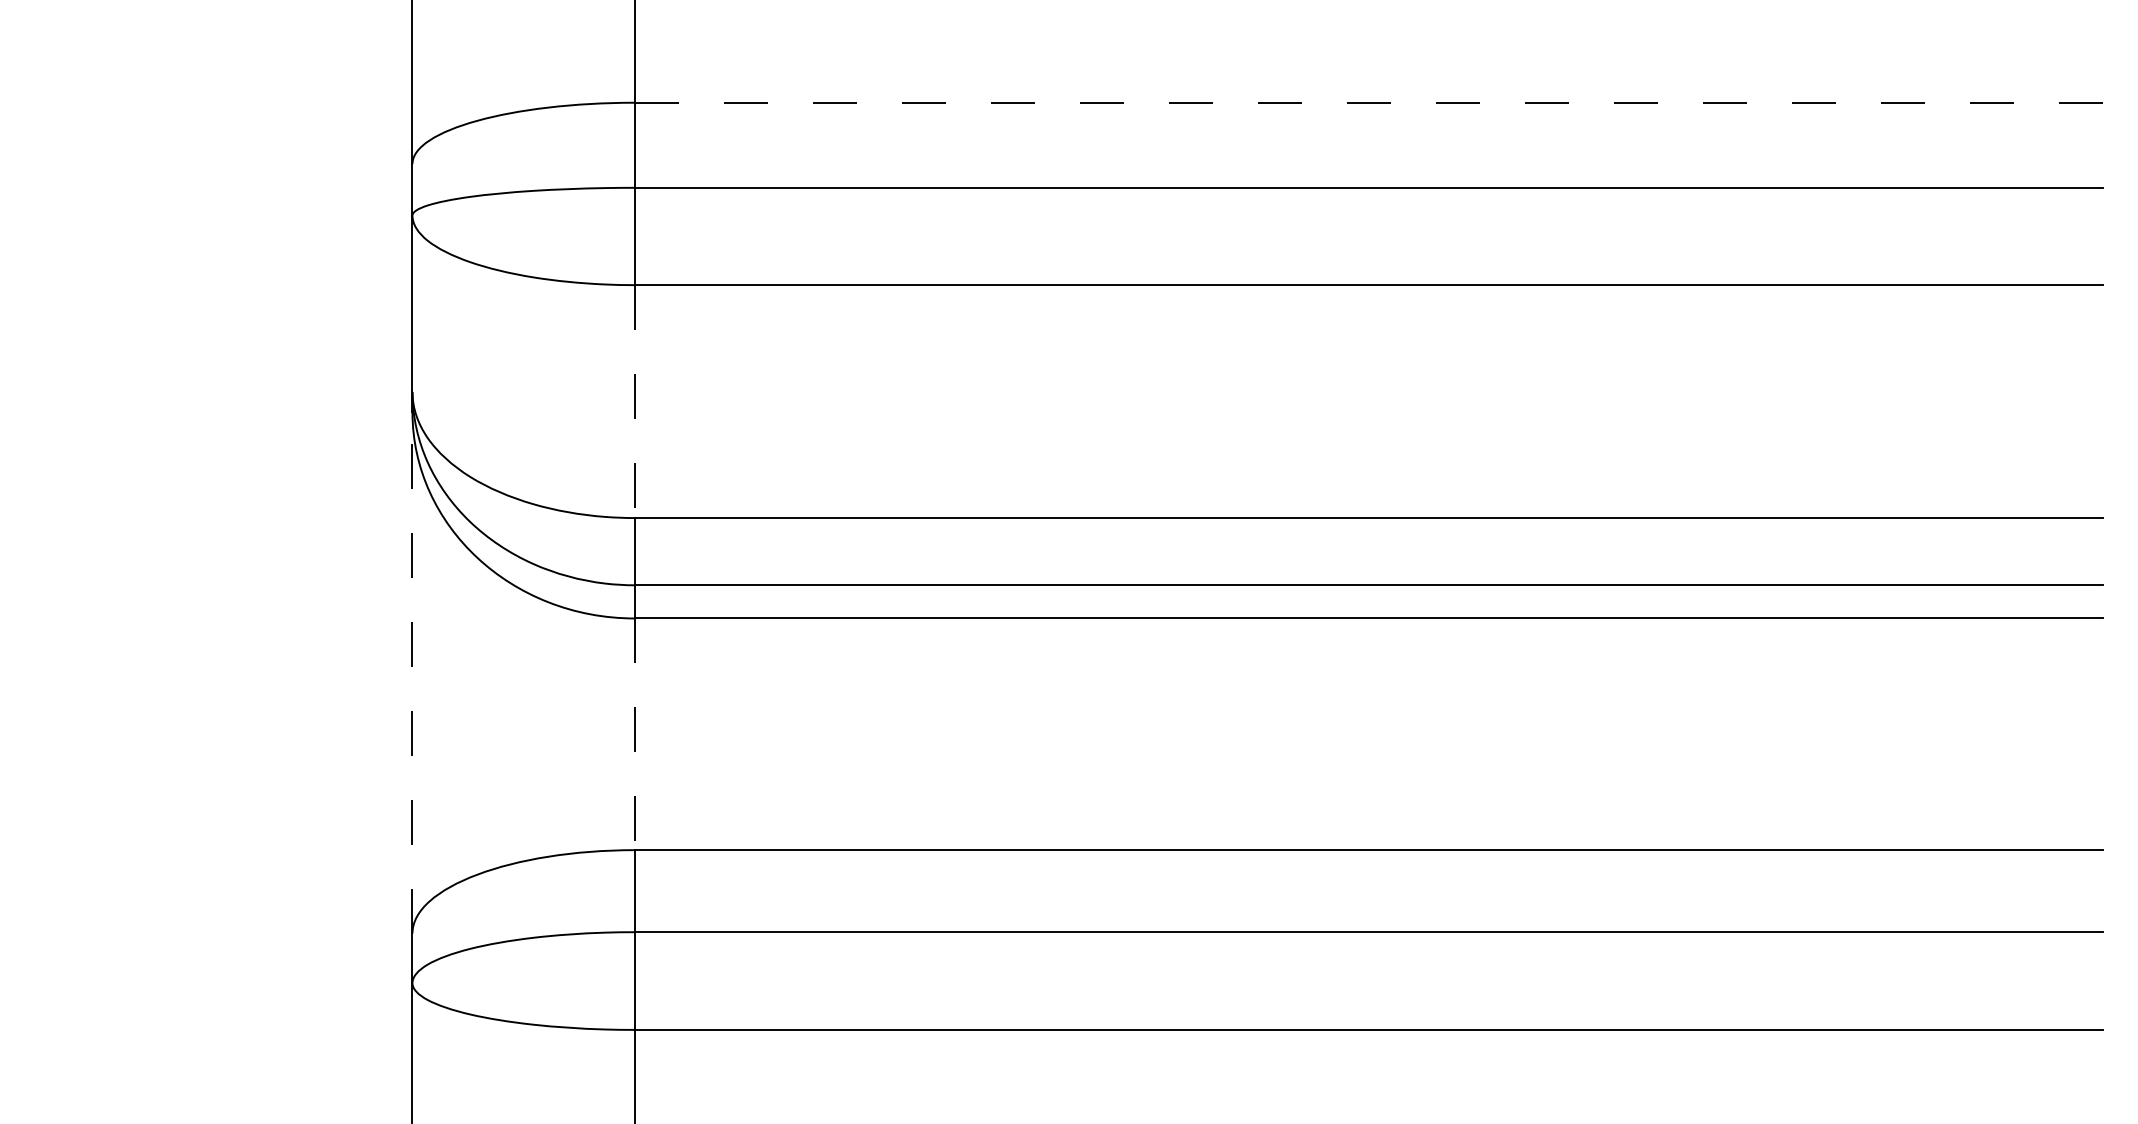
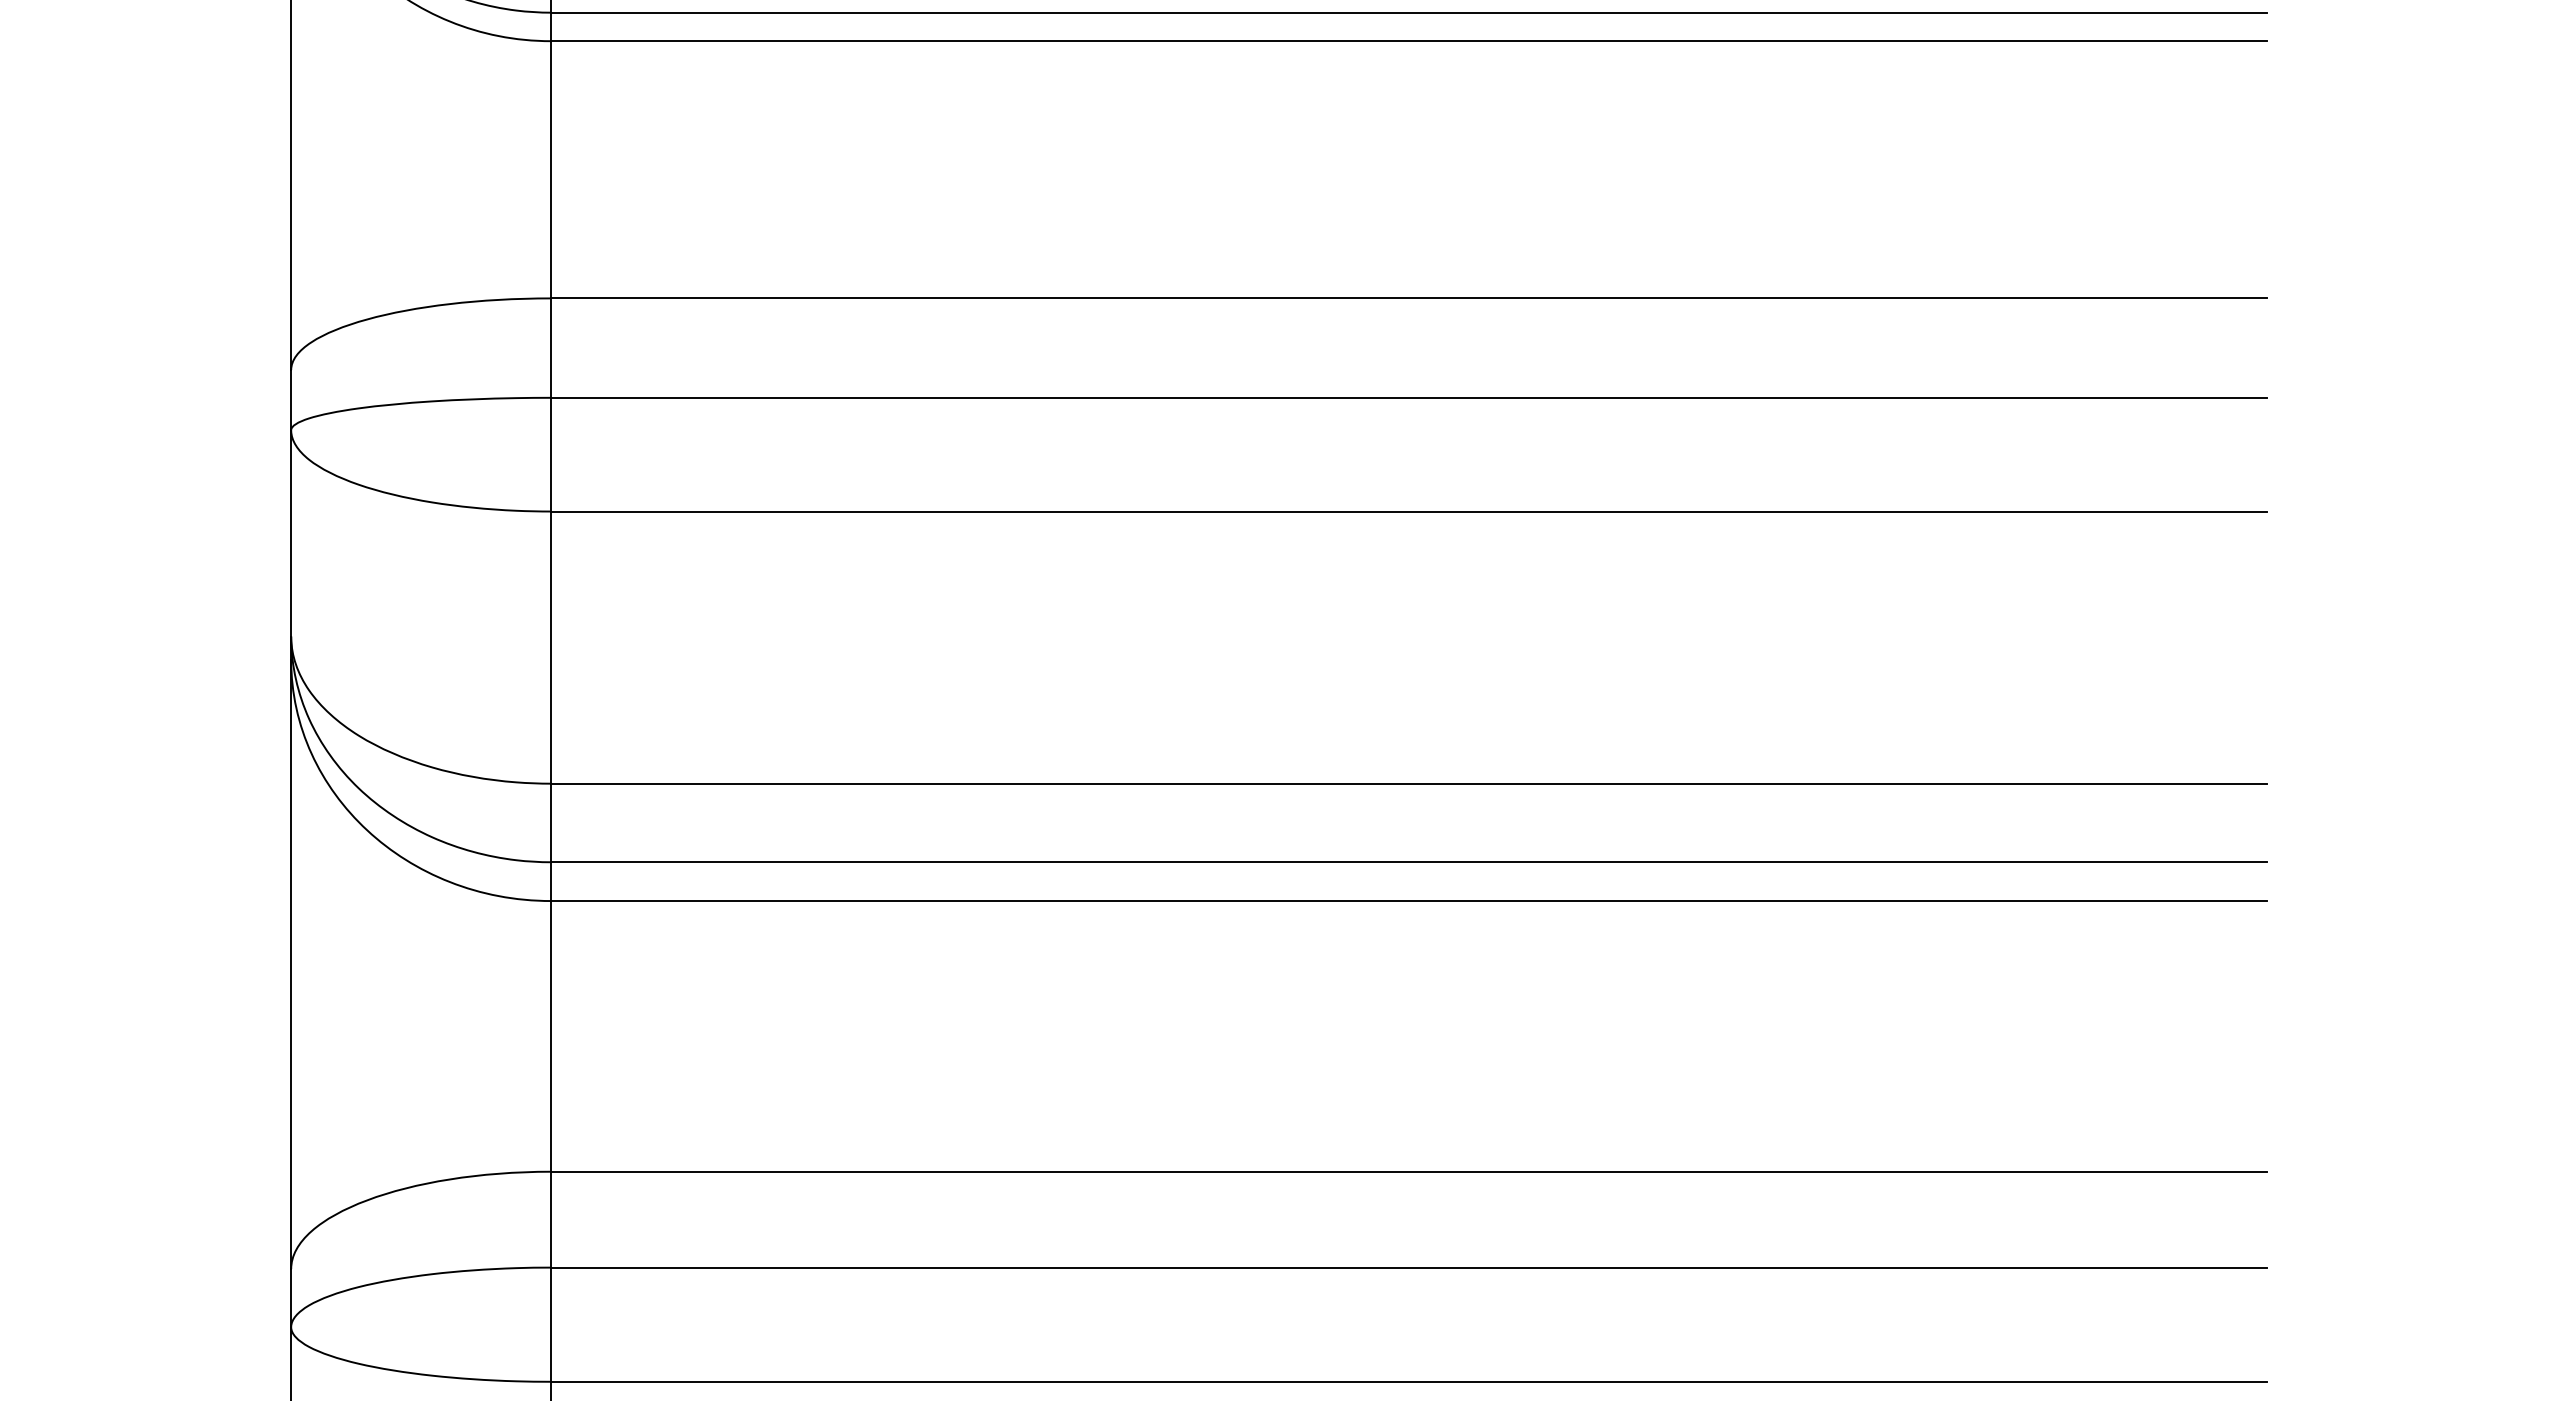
line: (1368, 102) -> (1408, 298), dashed -> solid
line: (635, 402) -> (551, 648), dashed -> solid
line: (412, 672) -> (291, 964), dashed -> solid
line: (635, 734) -> (551, 1036), dashed -> solid

